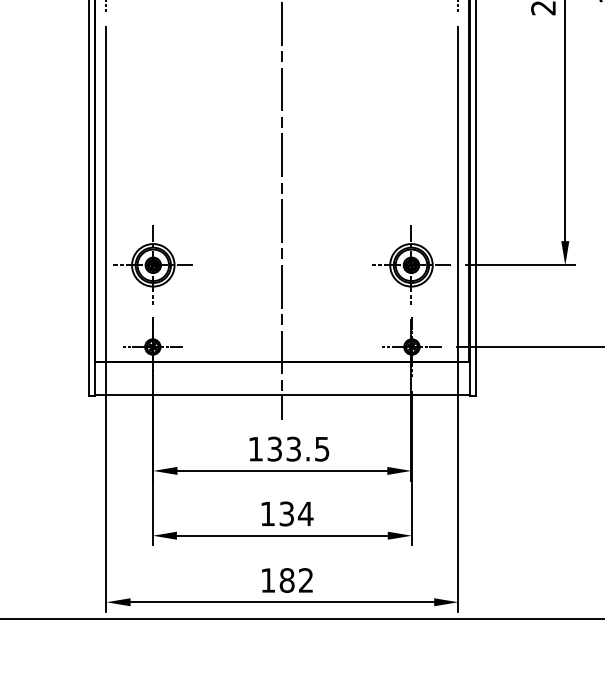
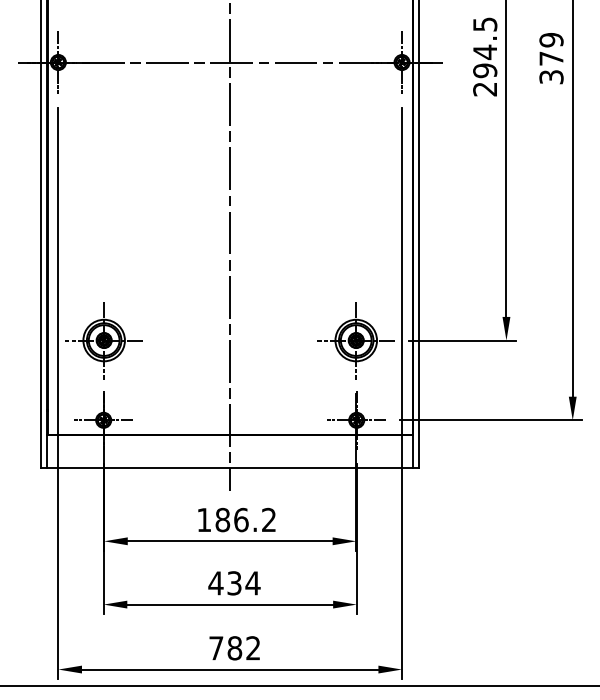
text: (298, 448) -> (245, 519), 133.5 -> 186.2
text: (267, 514) -> (215, 583), 134 -> 434
text: (268, 580) -> (216, 648), 182 -> 782

